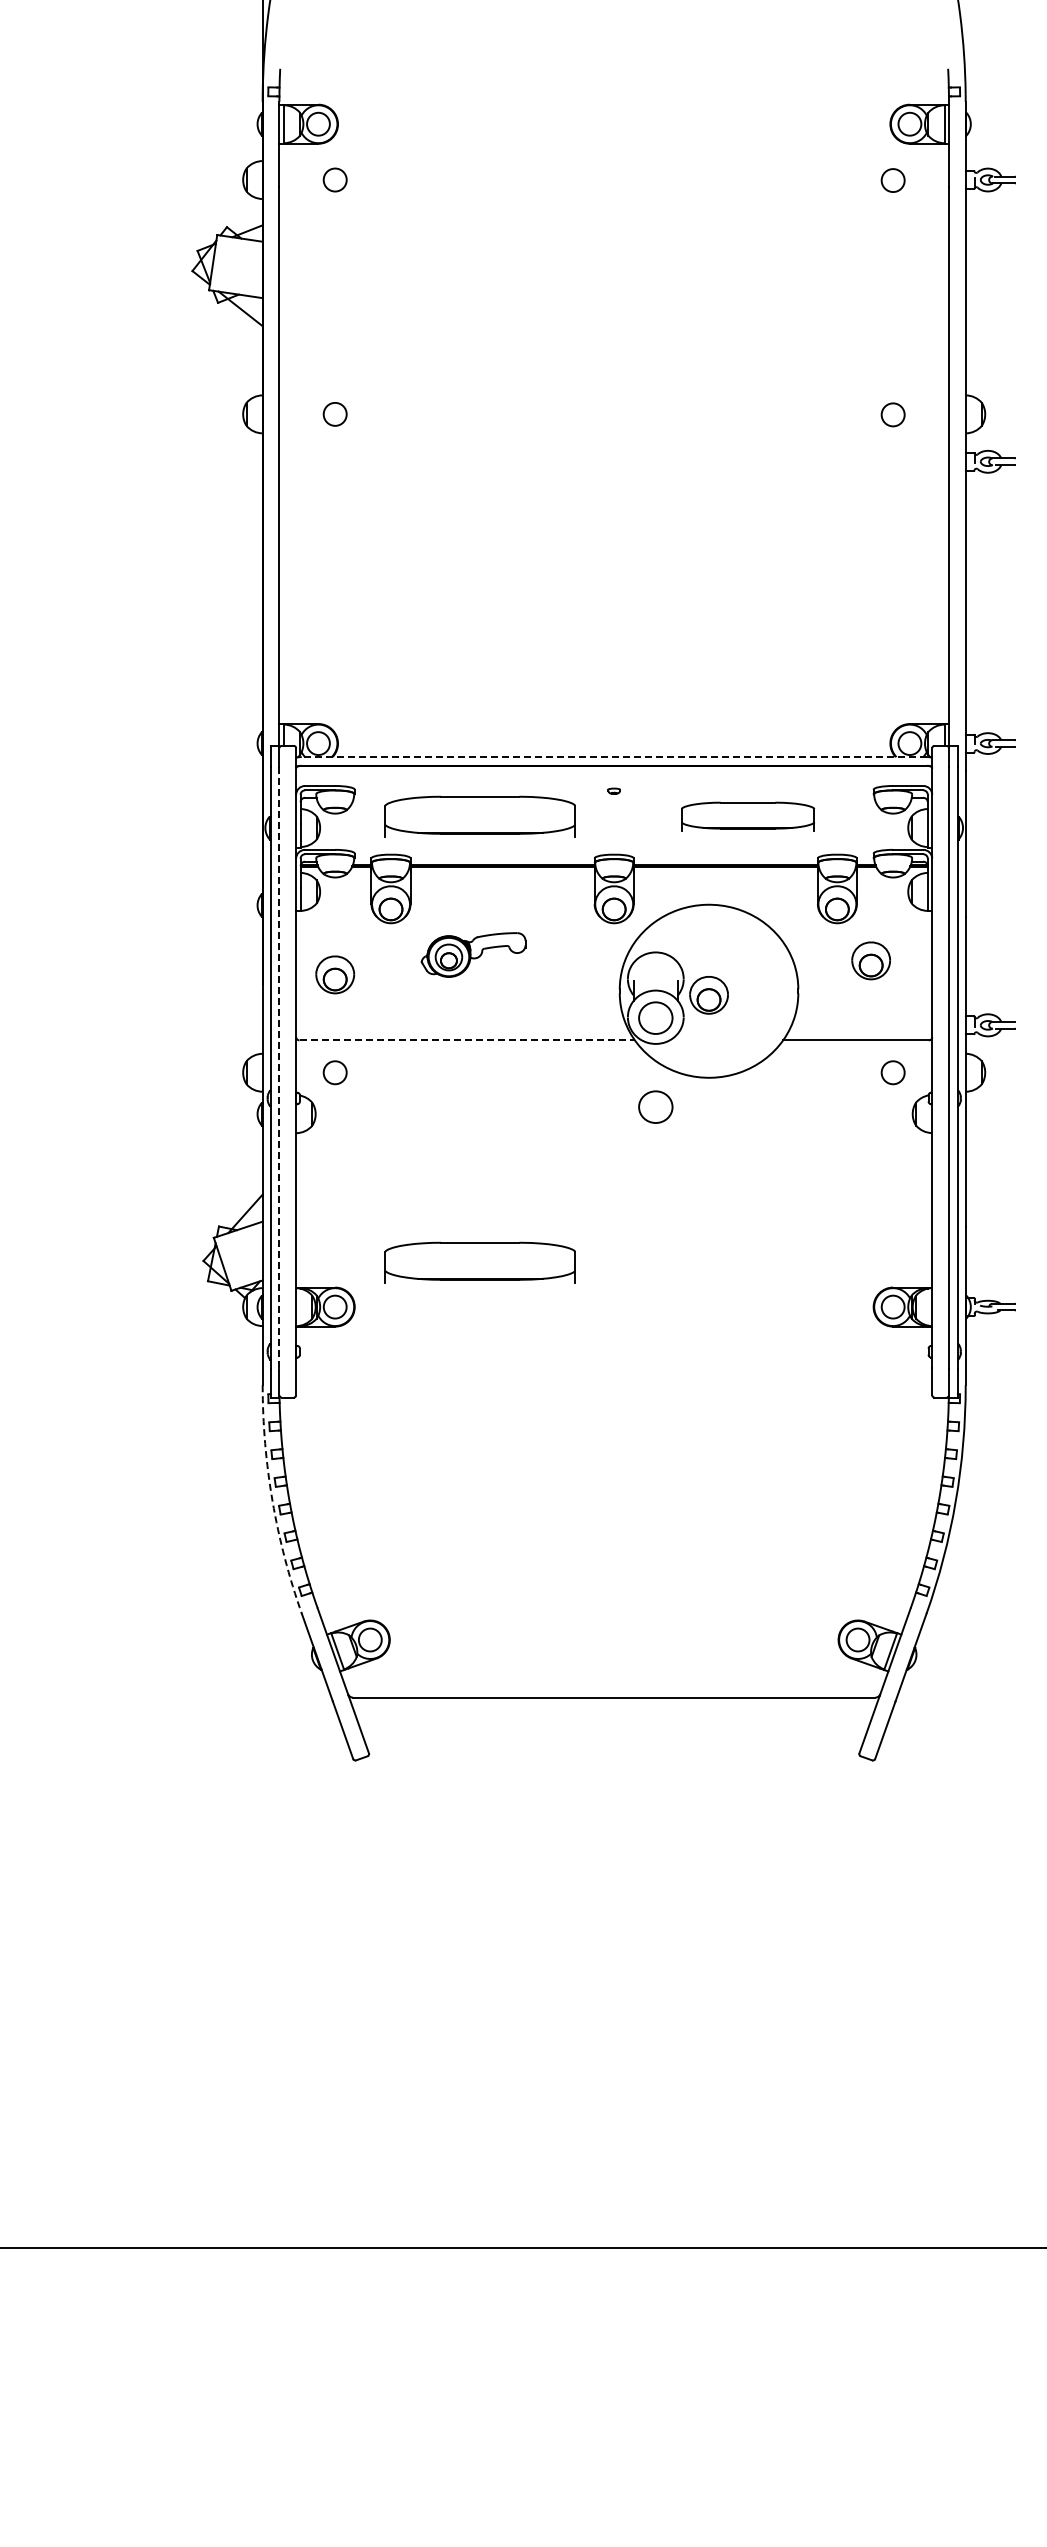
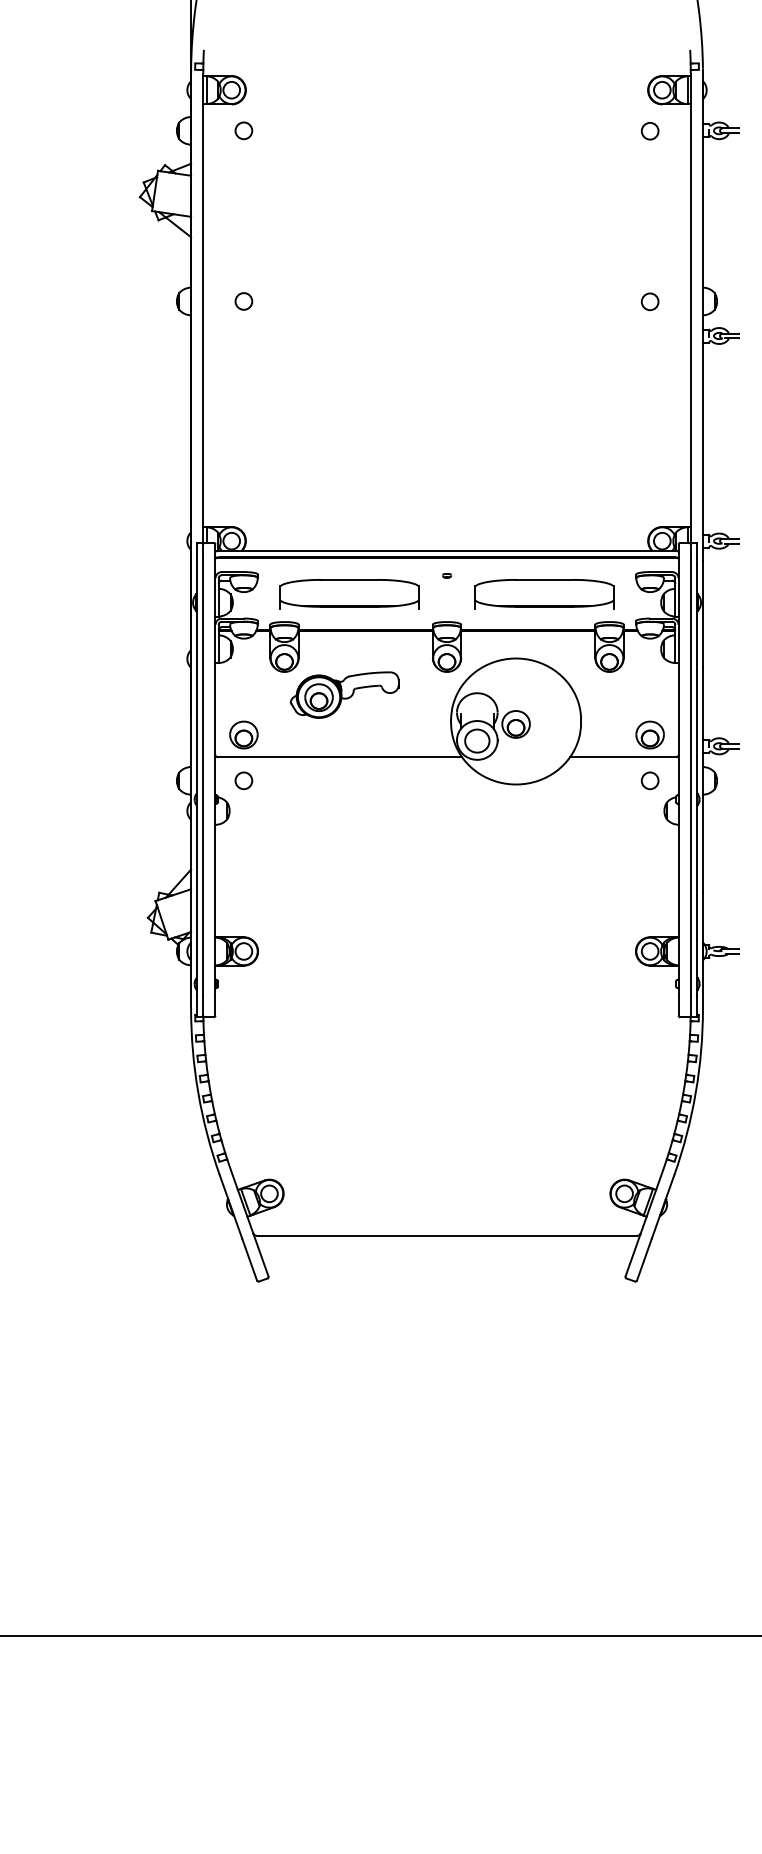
line: (613, 757) -> (446, 551), dashed -> solid
part: (747, 816) -> (544, 594), size x1.43
part: (473, 954) -> (344, 694), size x1.43
part: (870, 960) -> (649, 734), moved
part: (335, 974) -> (244, 734), moved
line: (467, 1040) -> (340, 757), dashed -> solid
line: (279, 1067) -> (203, 777), dashed -> solid
part: (655, 1106) -> (477, 805), removed
part: (479, 1262) -> (348, 918), removed
arc: (272, 1501) -> (198, 1093), dashed -> solid

